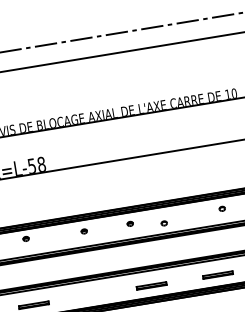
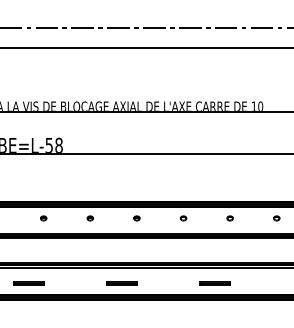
part: (164, 223) -> (183, 218), moved
part: (25, 239) -> (43, 218), moved
line: (151, 286) -> (121, 283), moved

